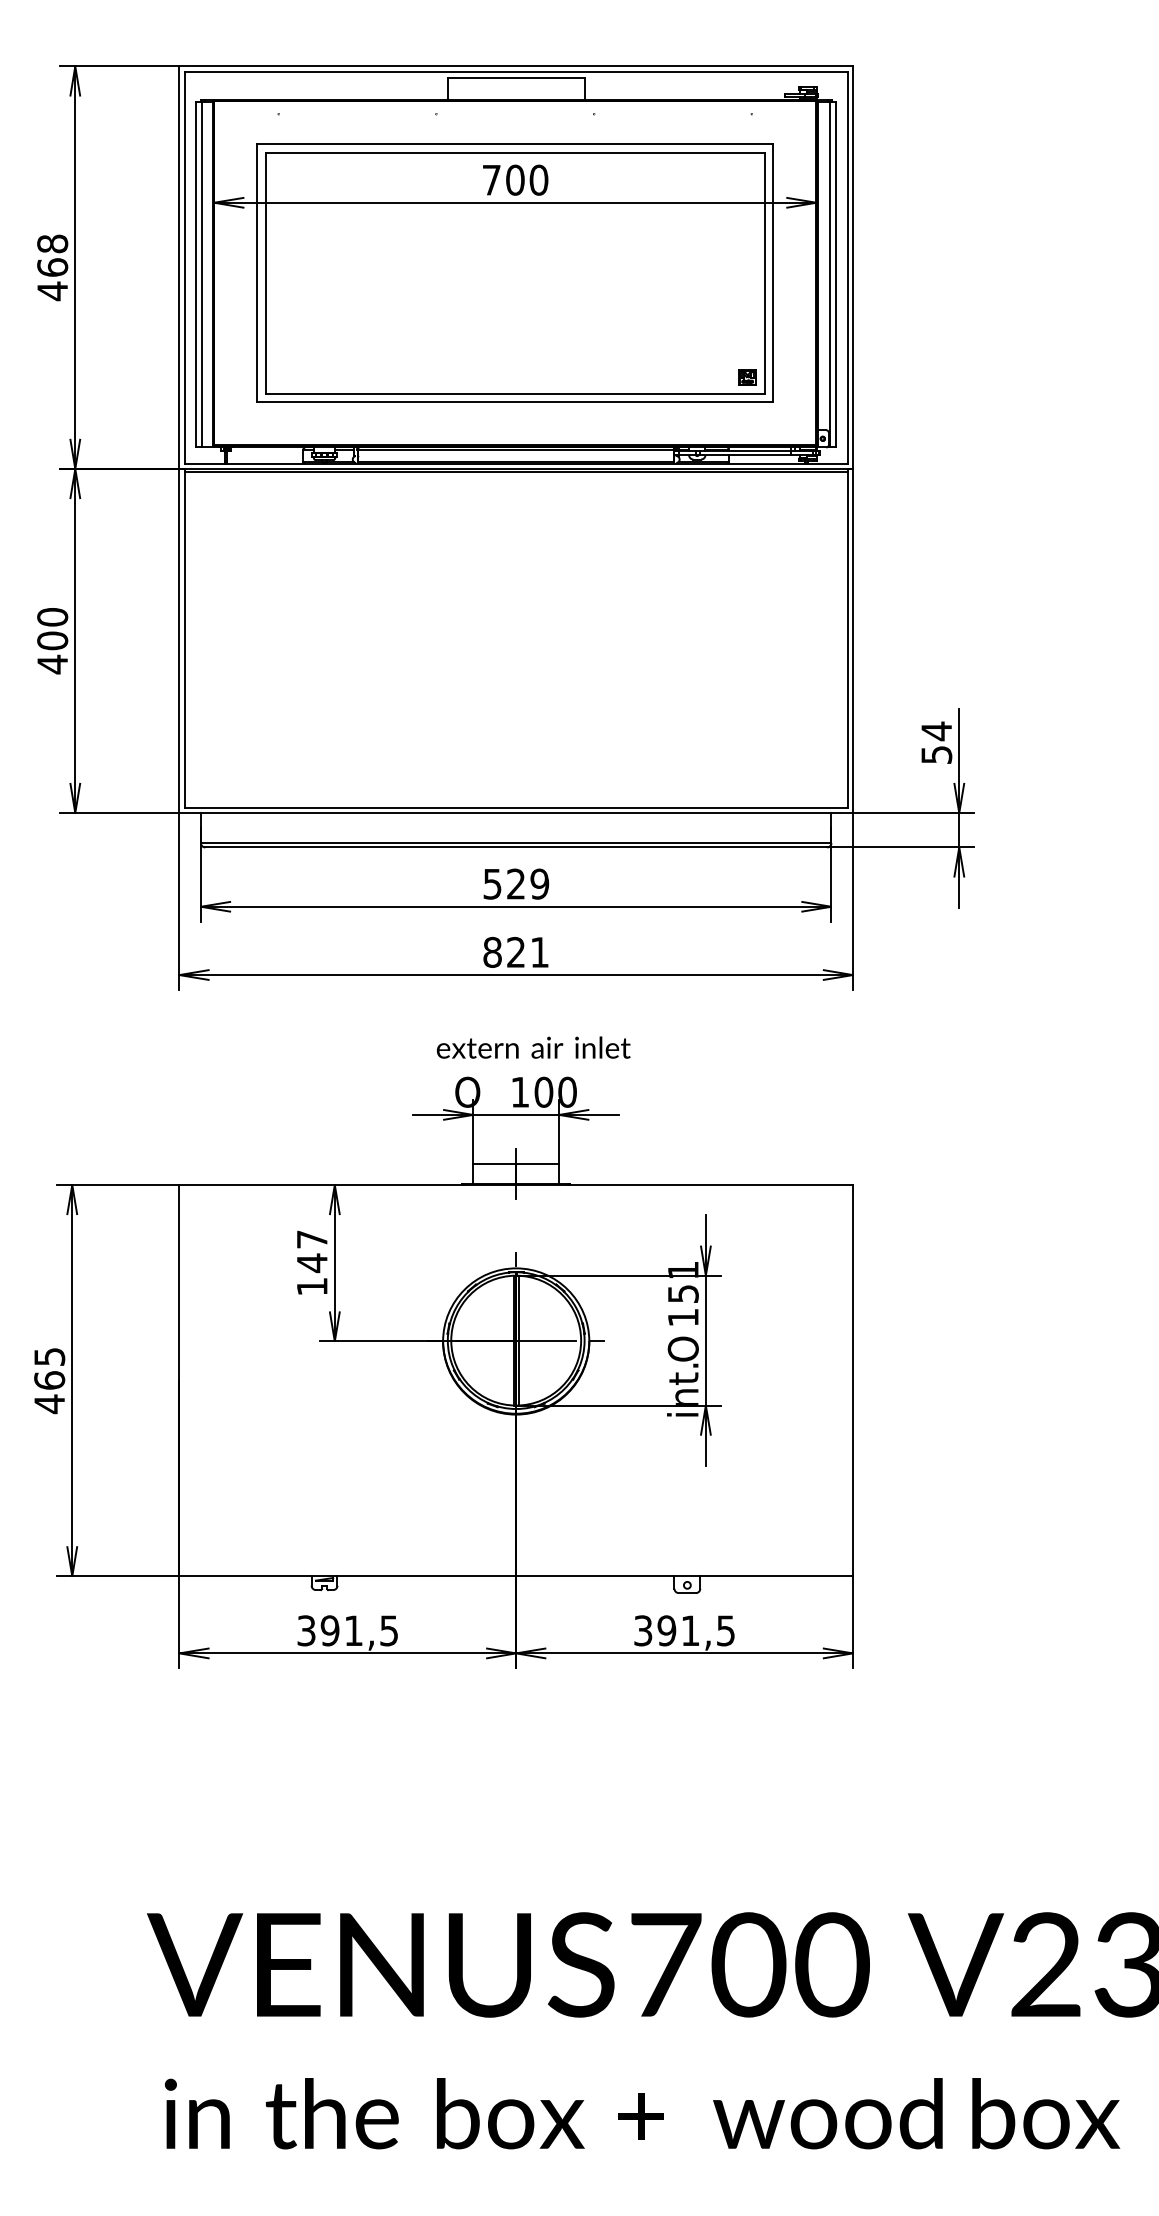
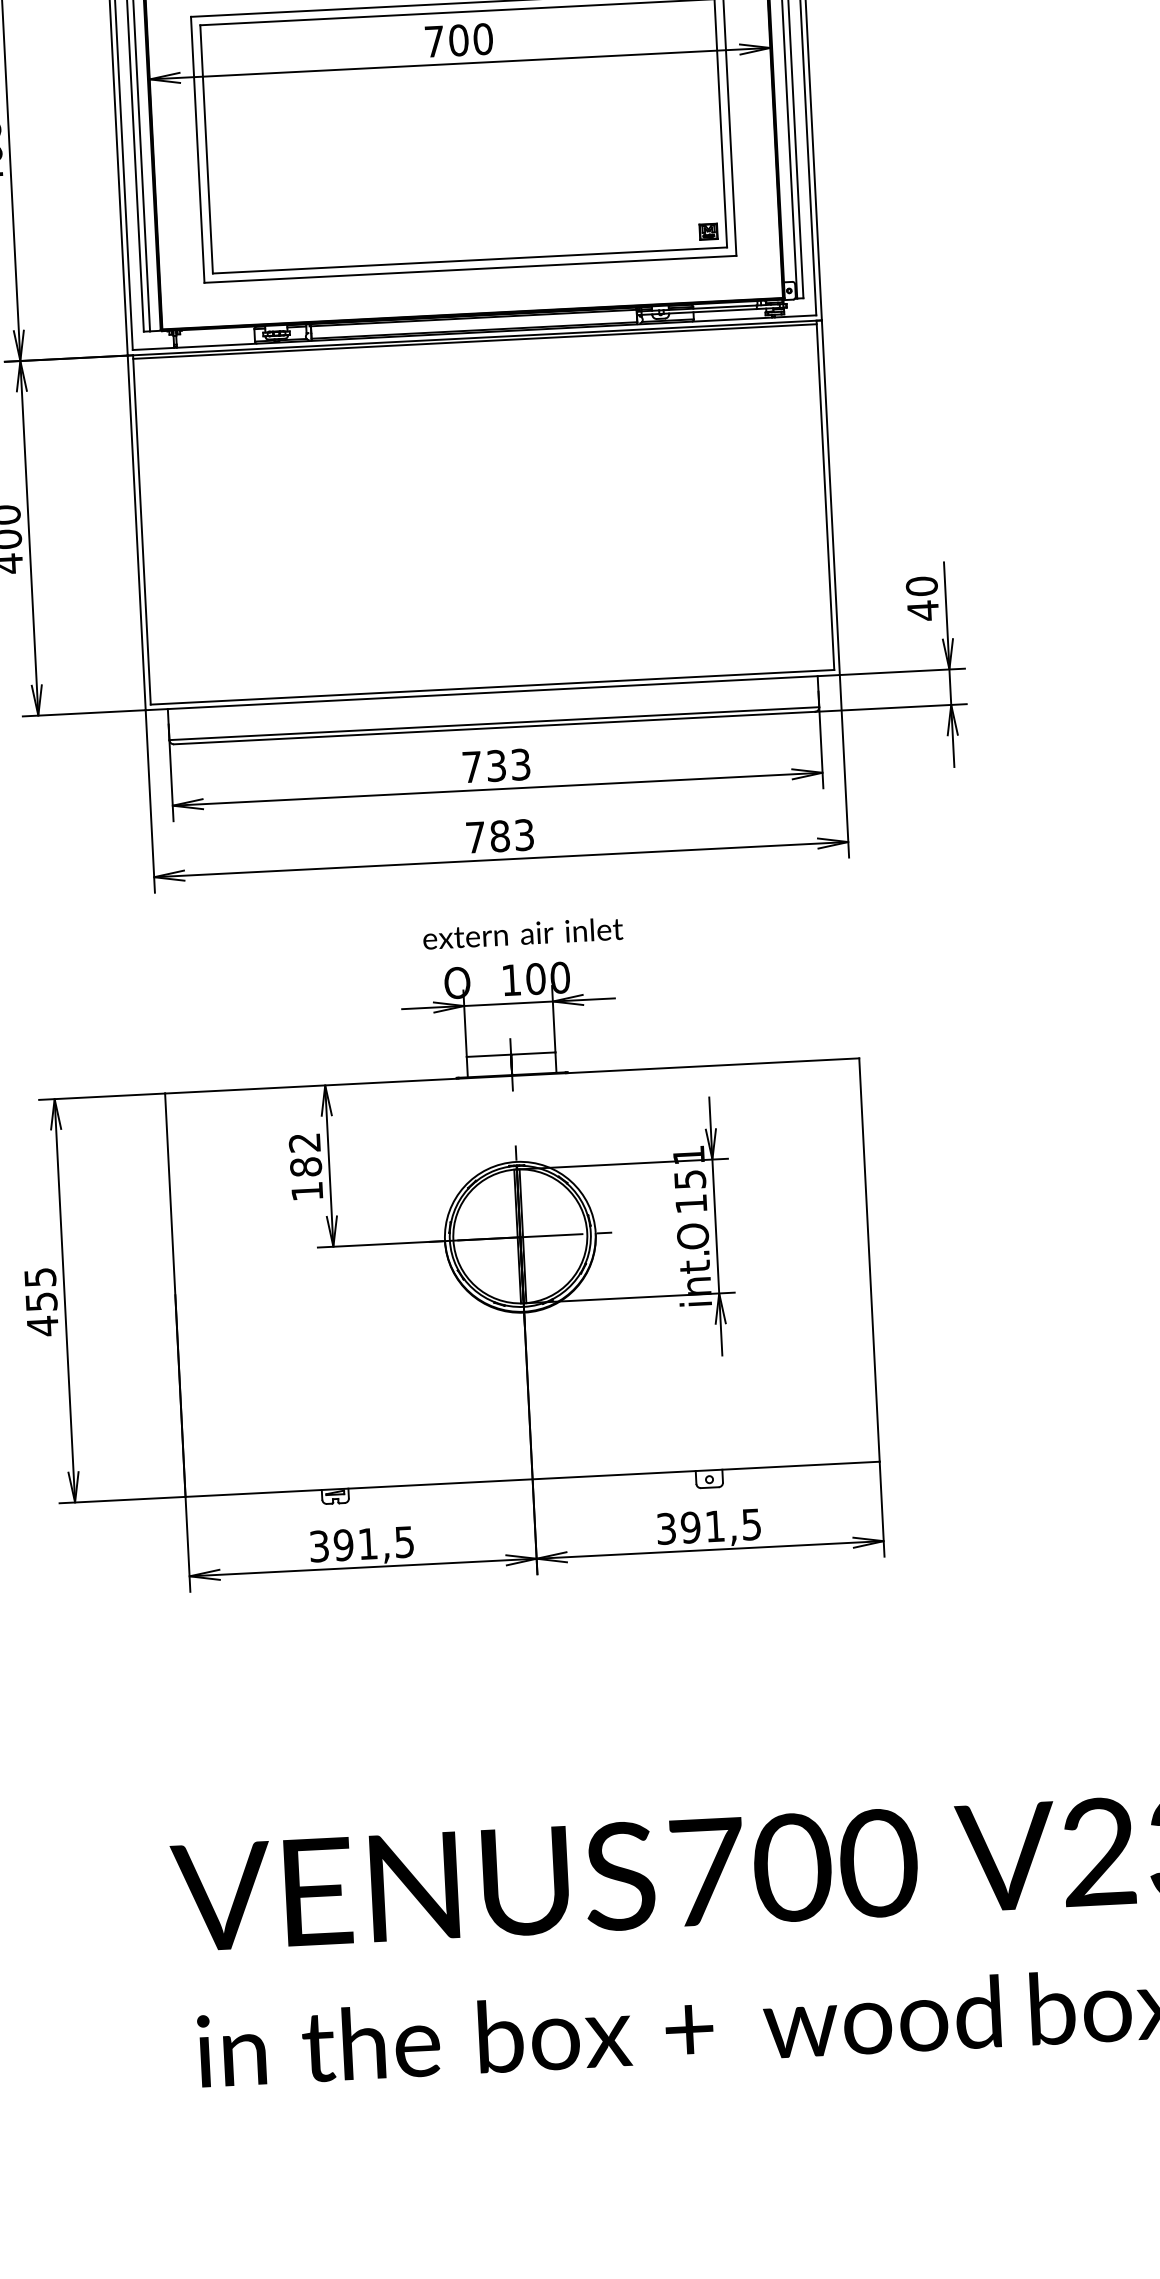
text: (936, 742) -> (922, 597), 54 -> 40
text: (516, 883) -> (496, 765), 529 -> 733
text: (515, 951) -> (499, 835), 821 -> 783
text: (311, 1251) -> (304, 1155), 147 -> 182
text: (49, 1380) -> (41, 1301), 465 -> 455

